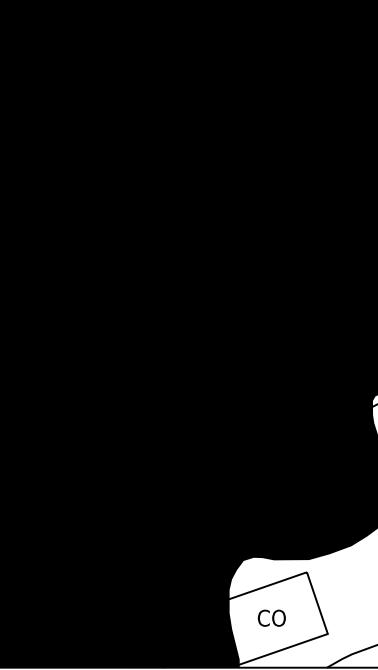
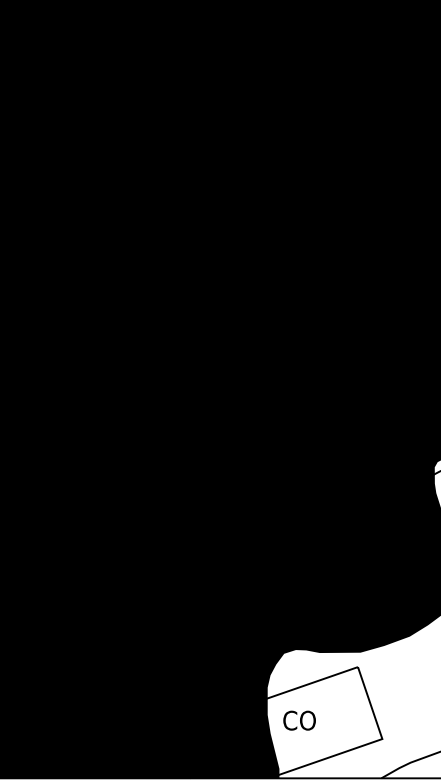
text: (271, 617) -> (299, 719), moved

